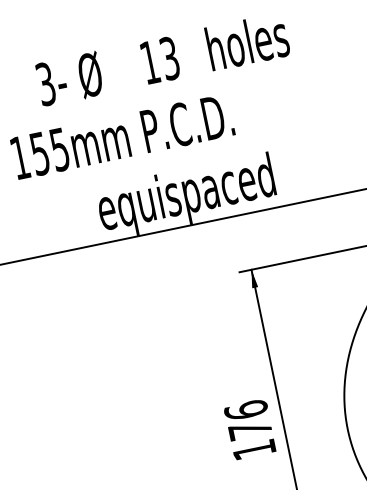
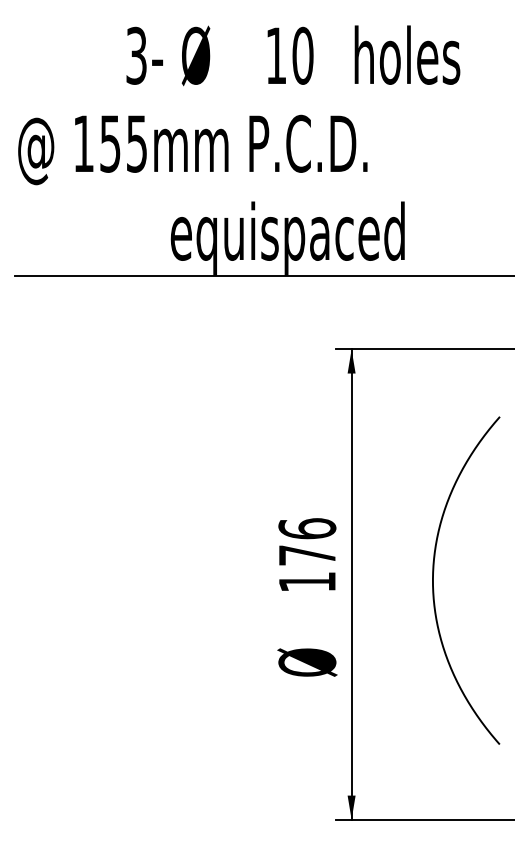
text: (169, 58) -> (302, 55), 13 -> 10

